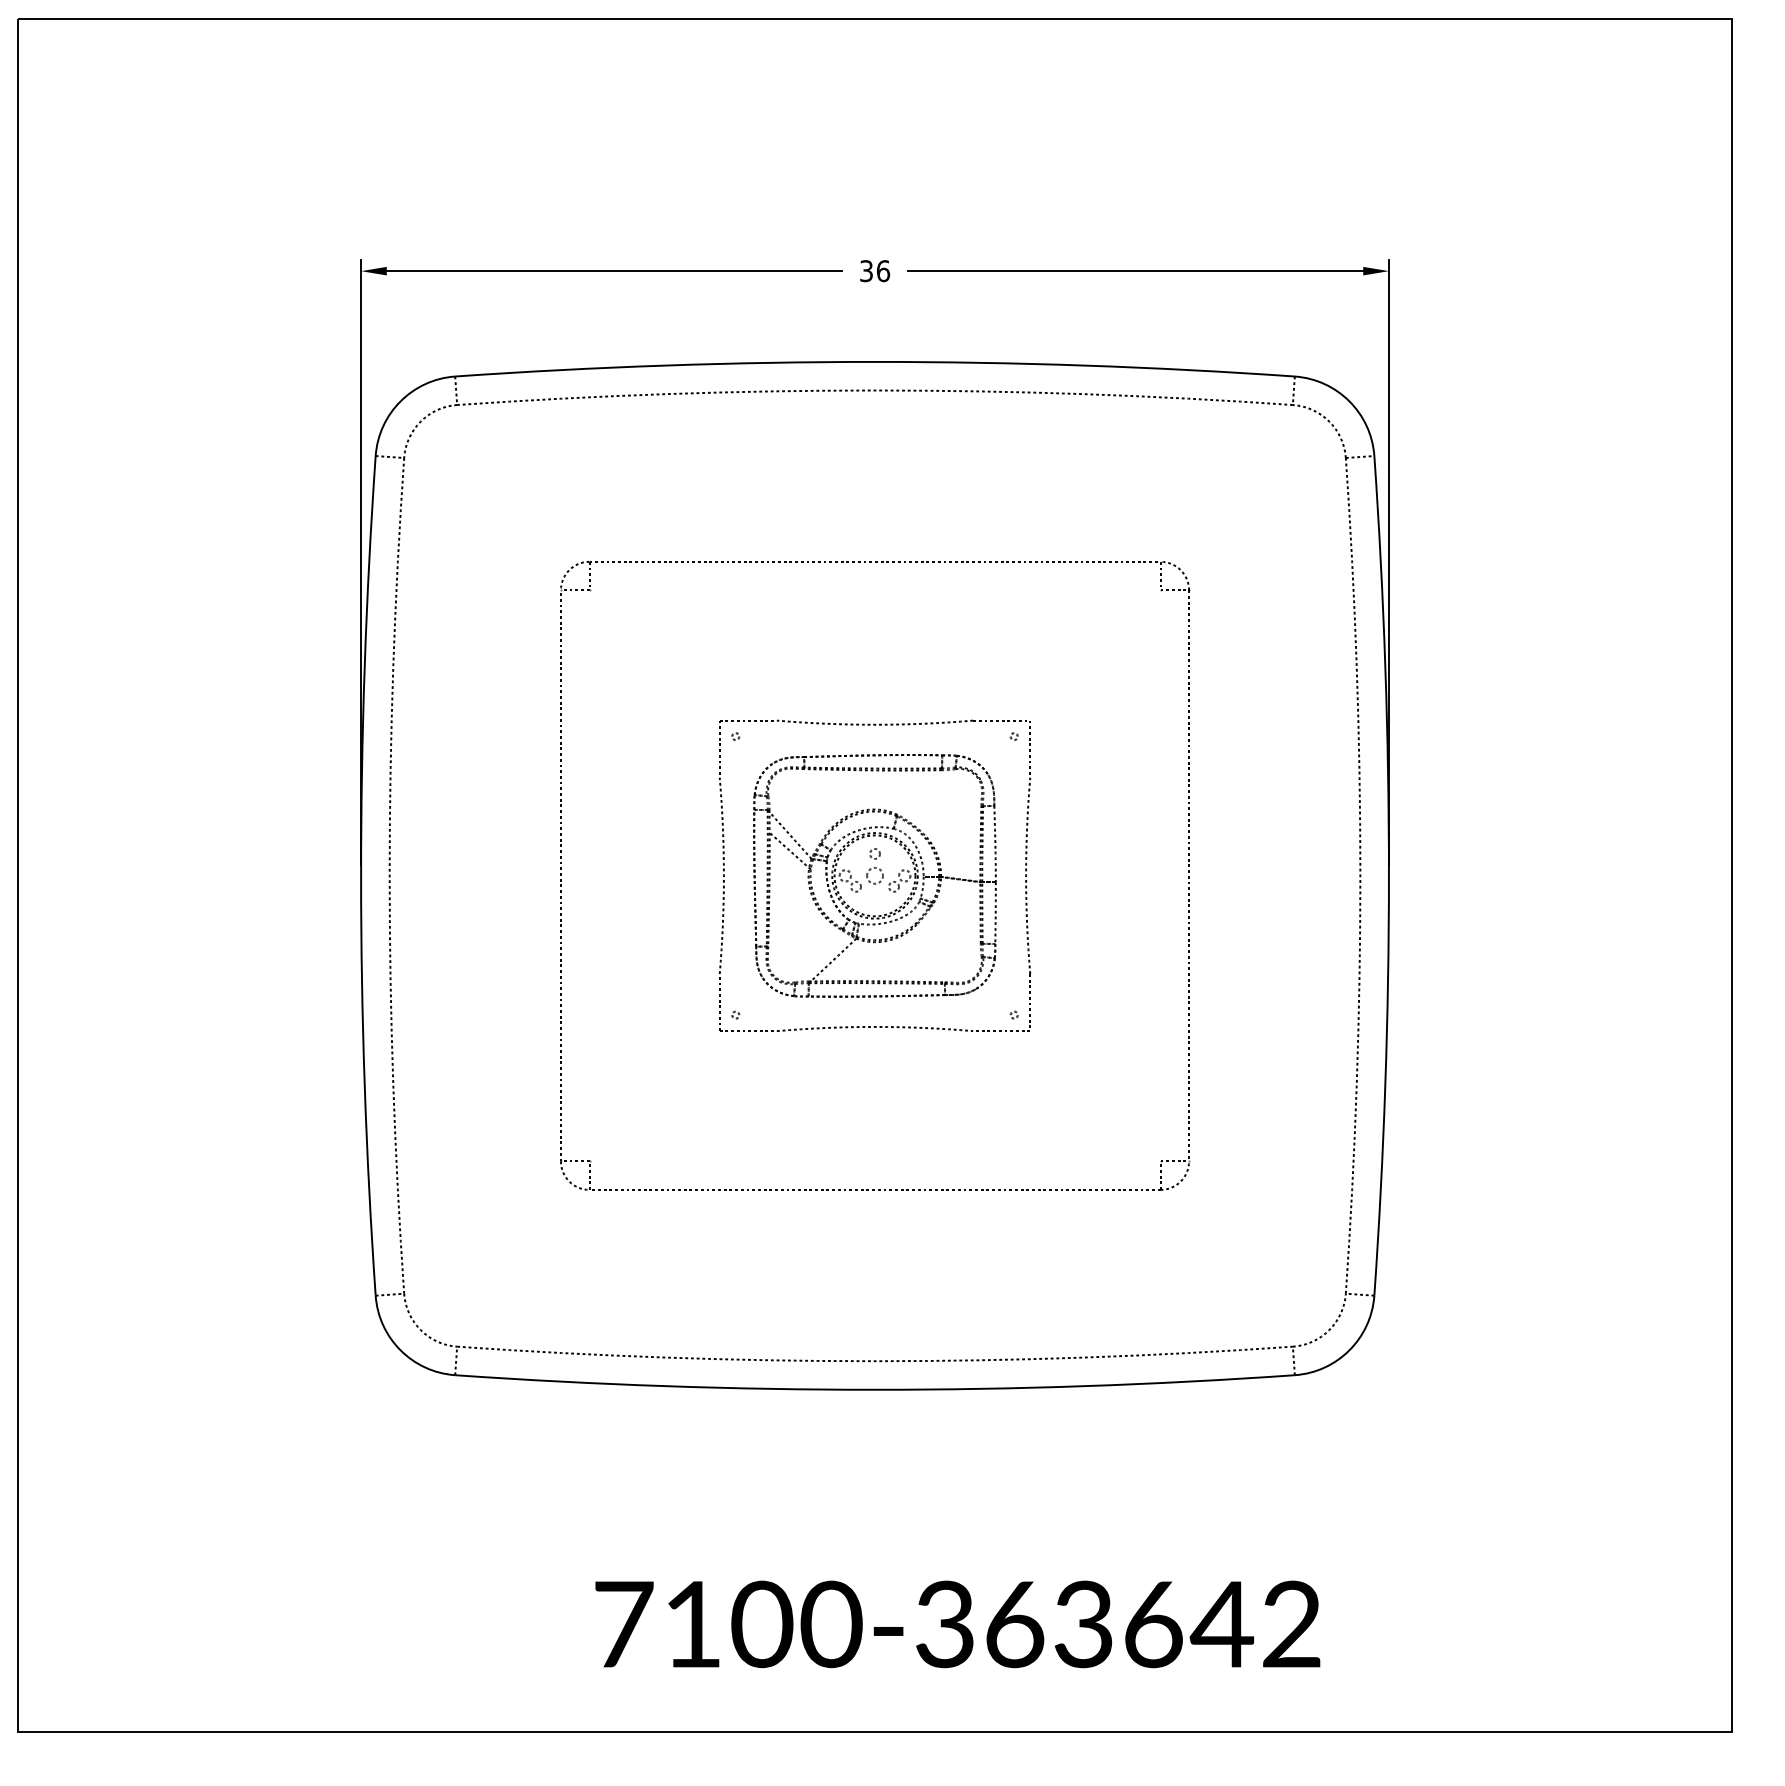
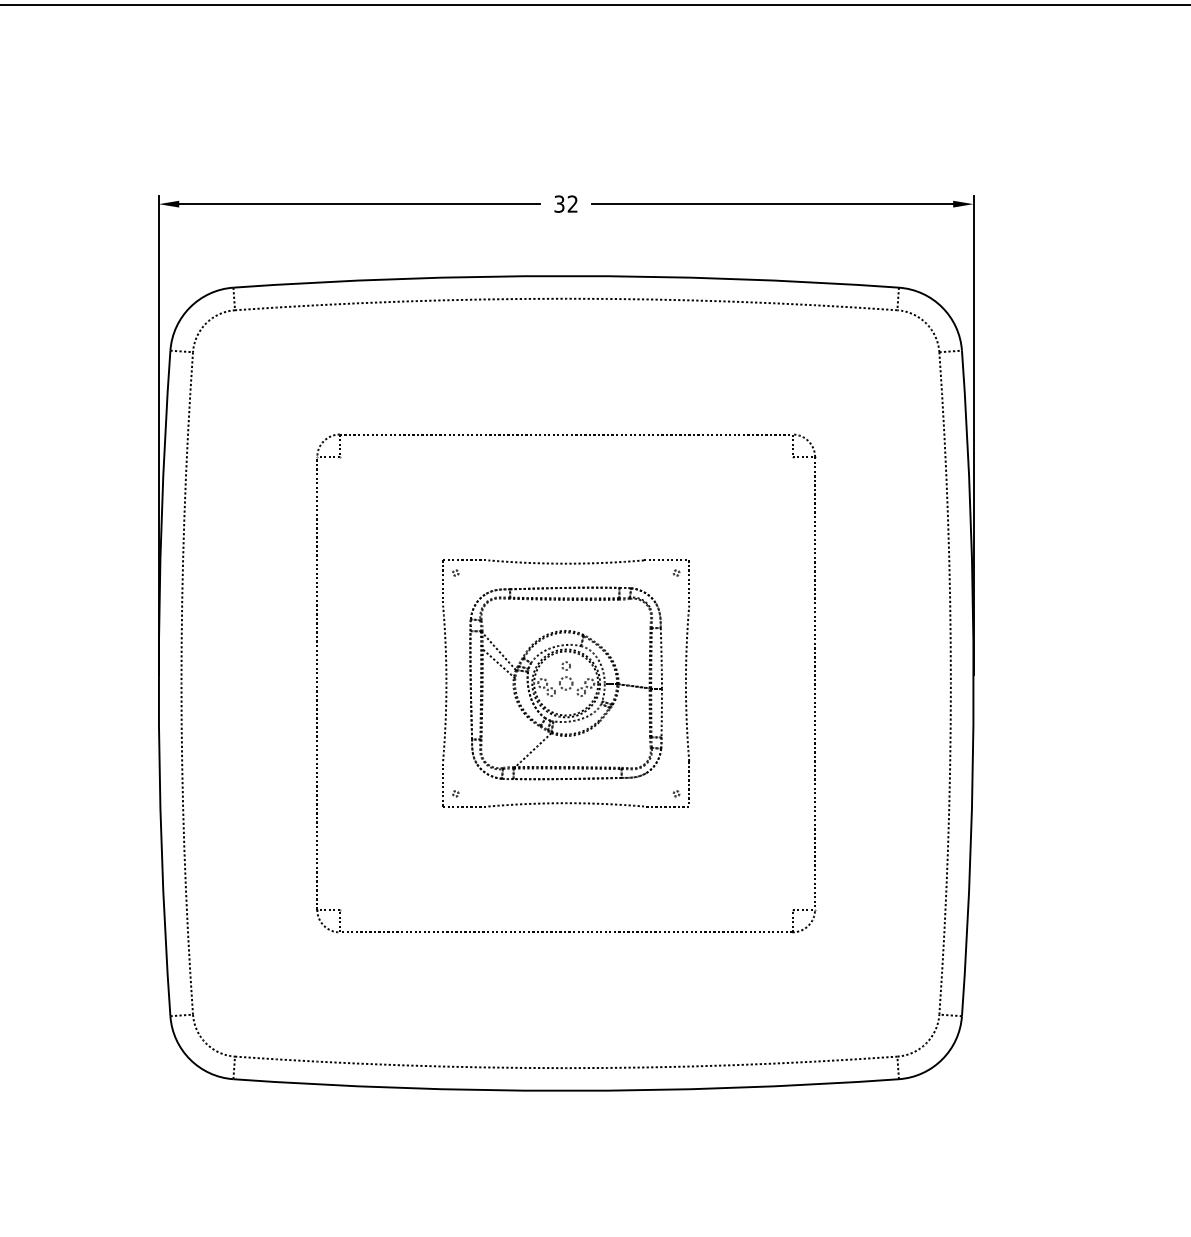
text: (883, 271) -> (572, 204), 36 -> 32

